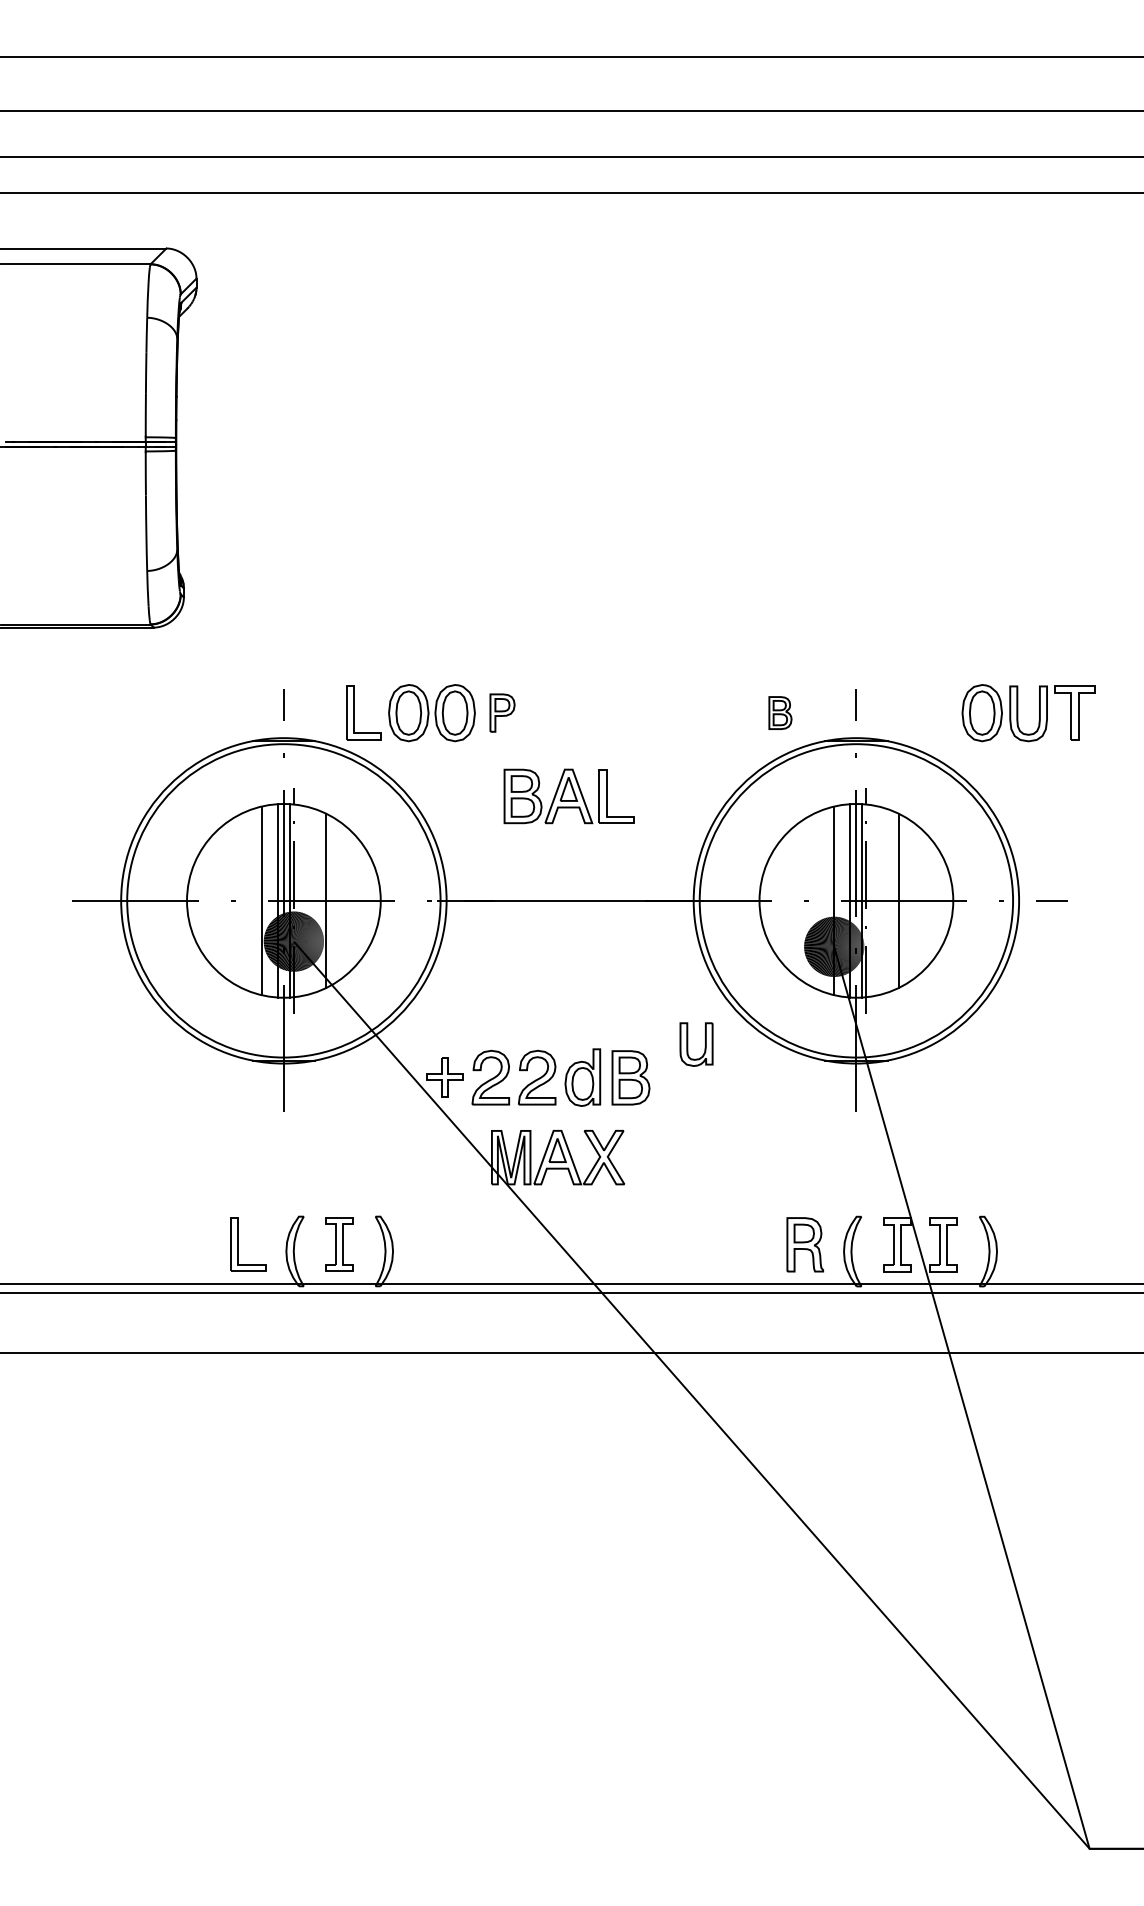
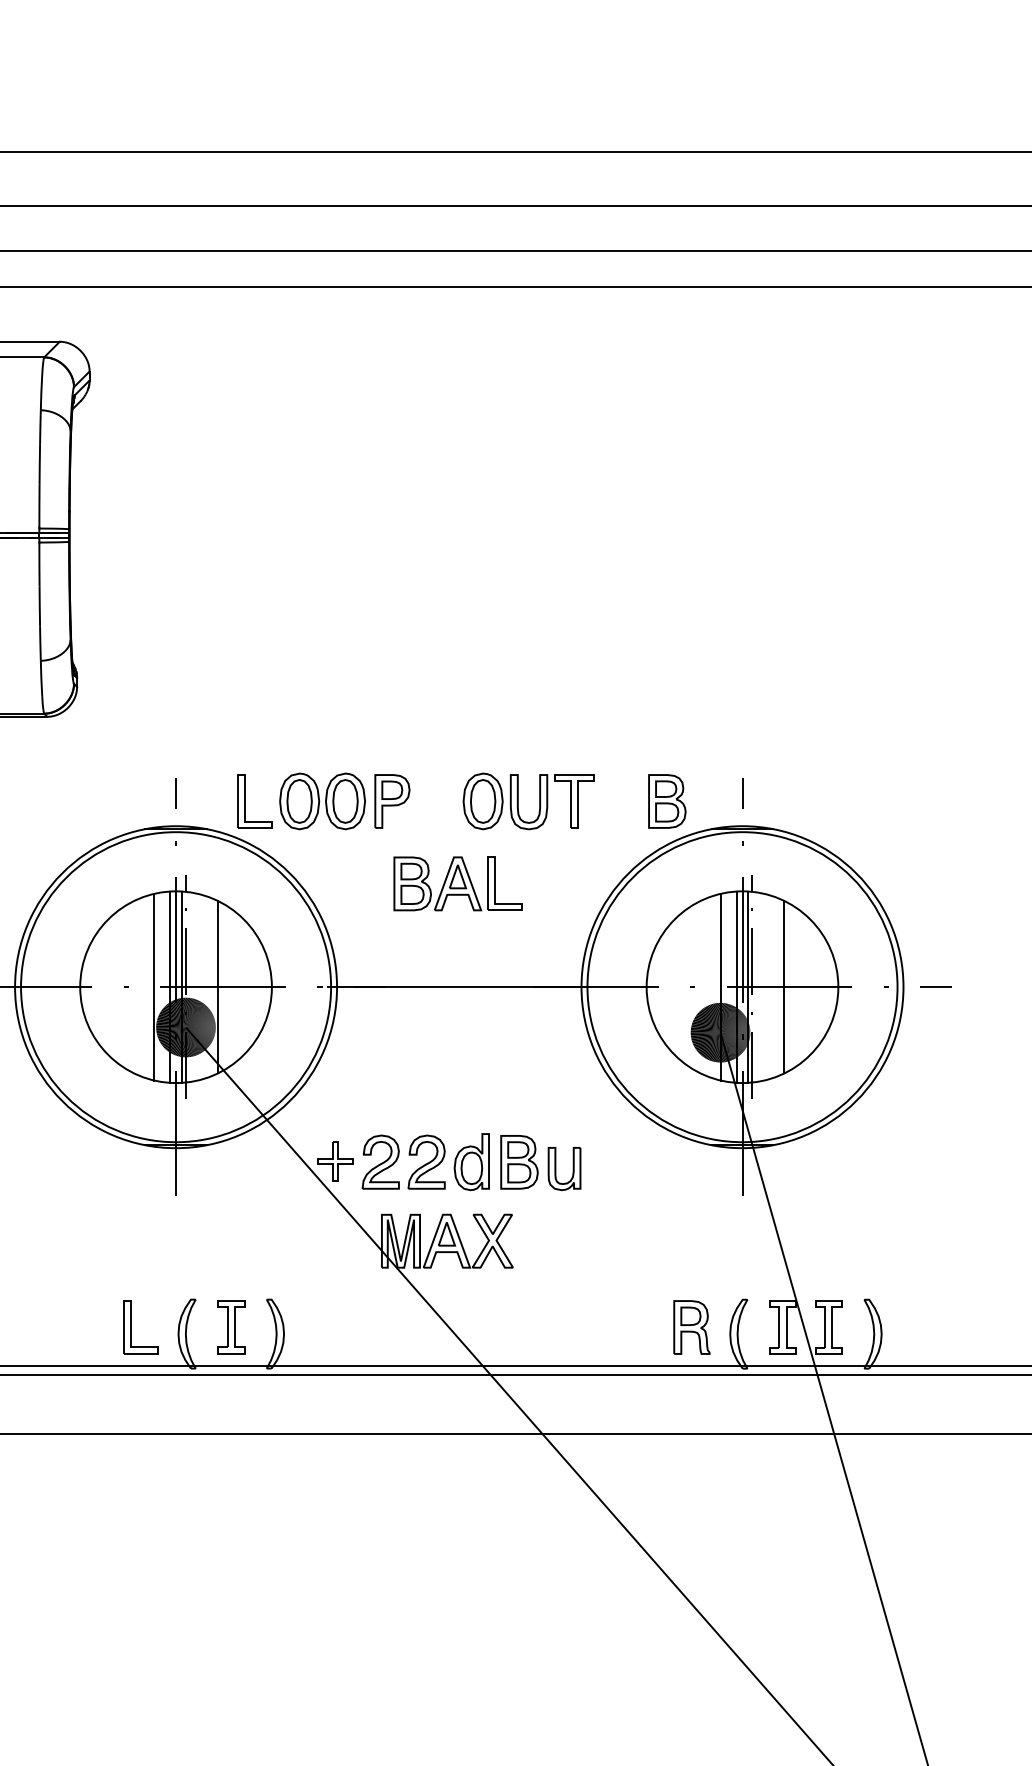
part: (502, 712) -> (392, 800), size x1.43
part: (780, 712) -> (667, 800), size x1.67
part: (1018, 713) -> (518, 801), moved
part: (688, 1044) -> (556, 1168), moved

